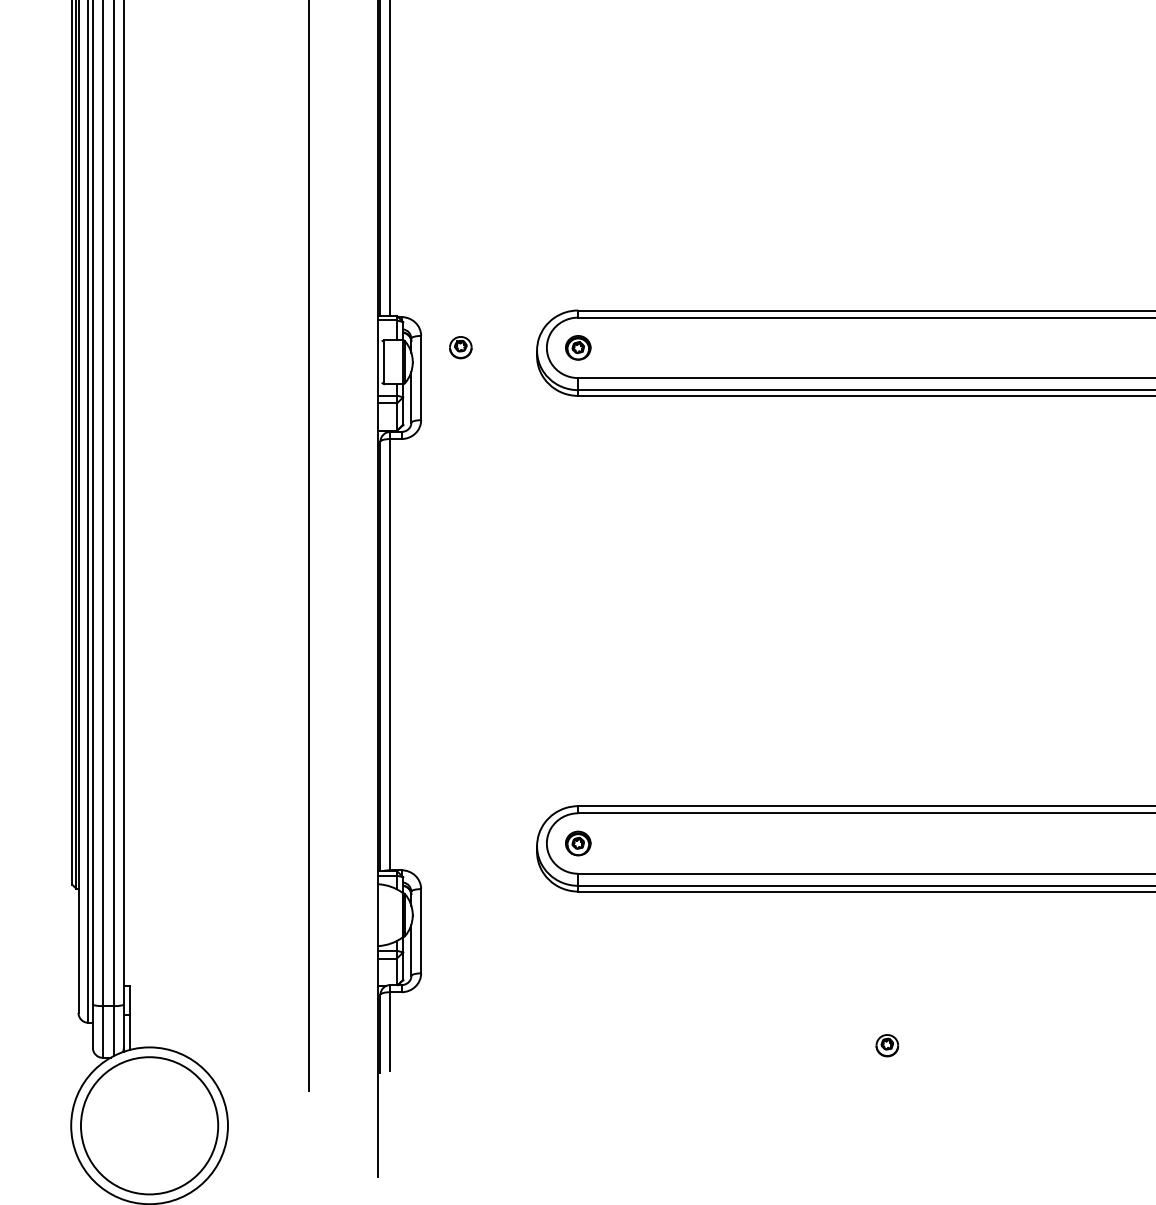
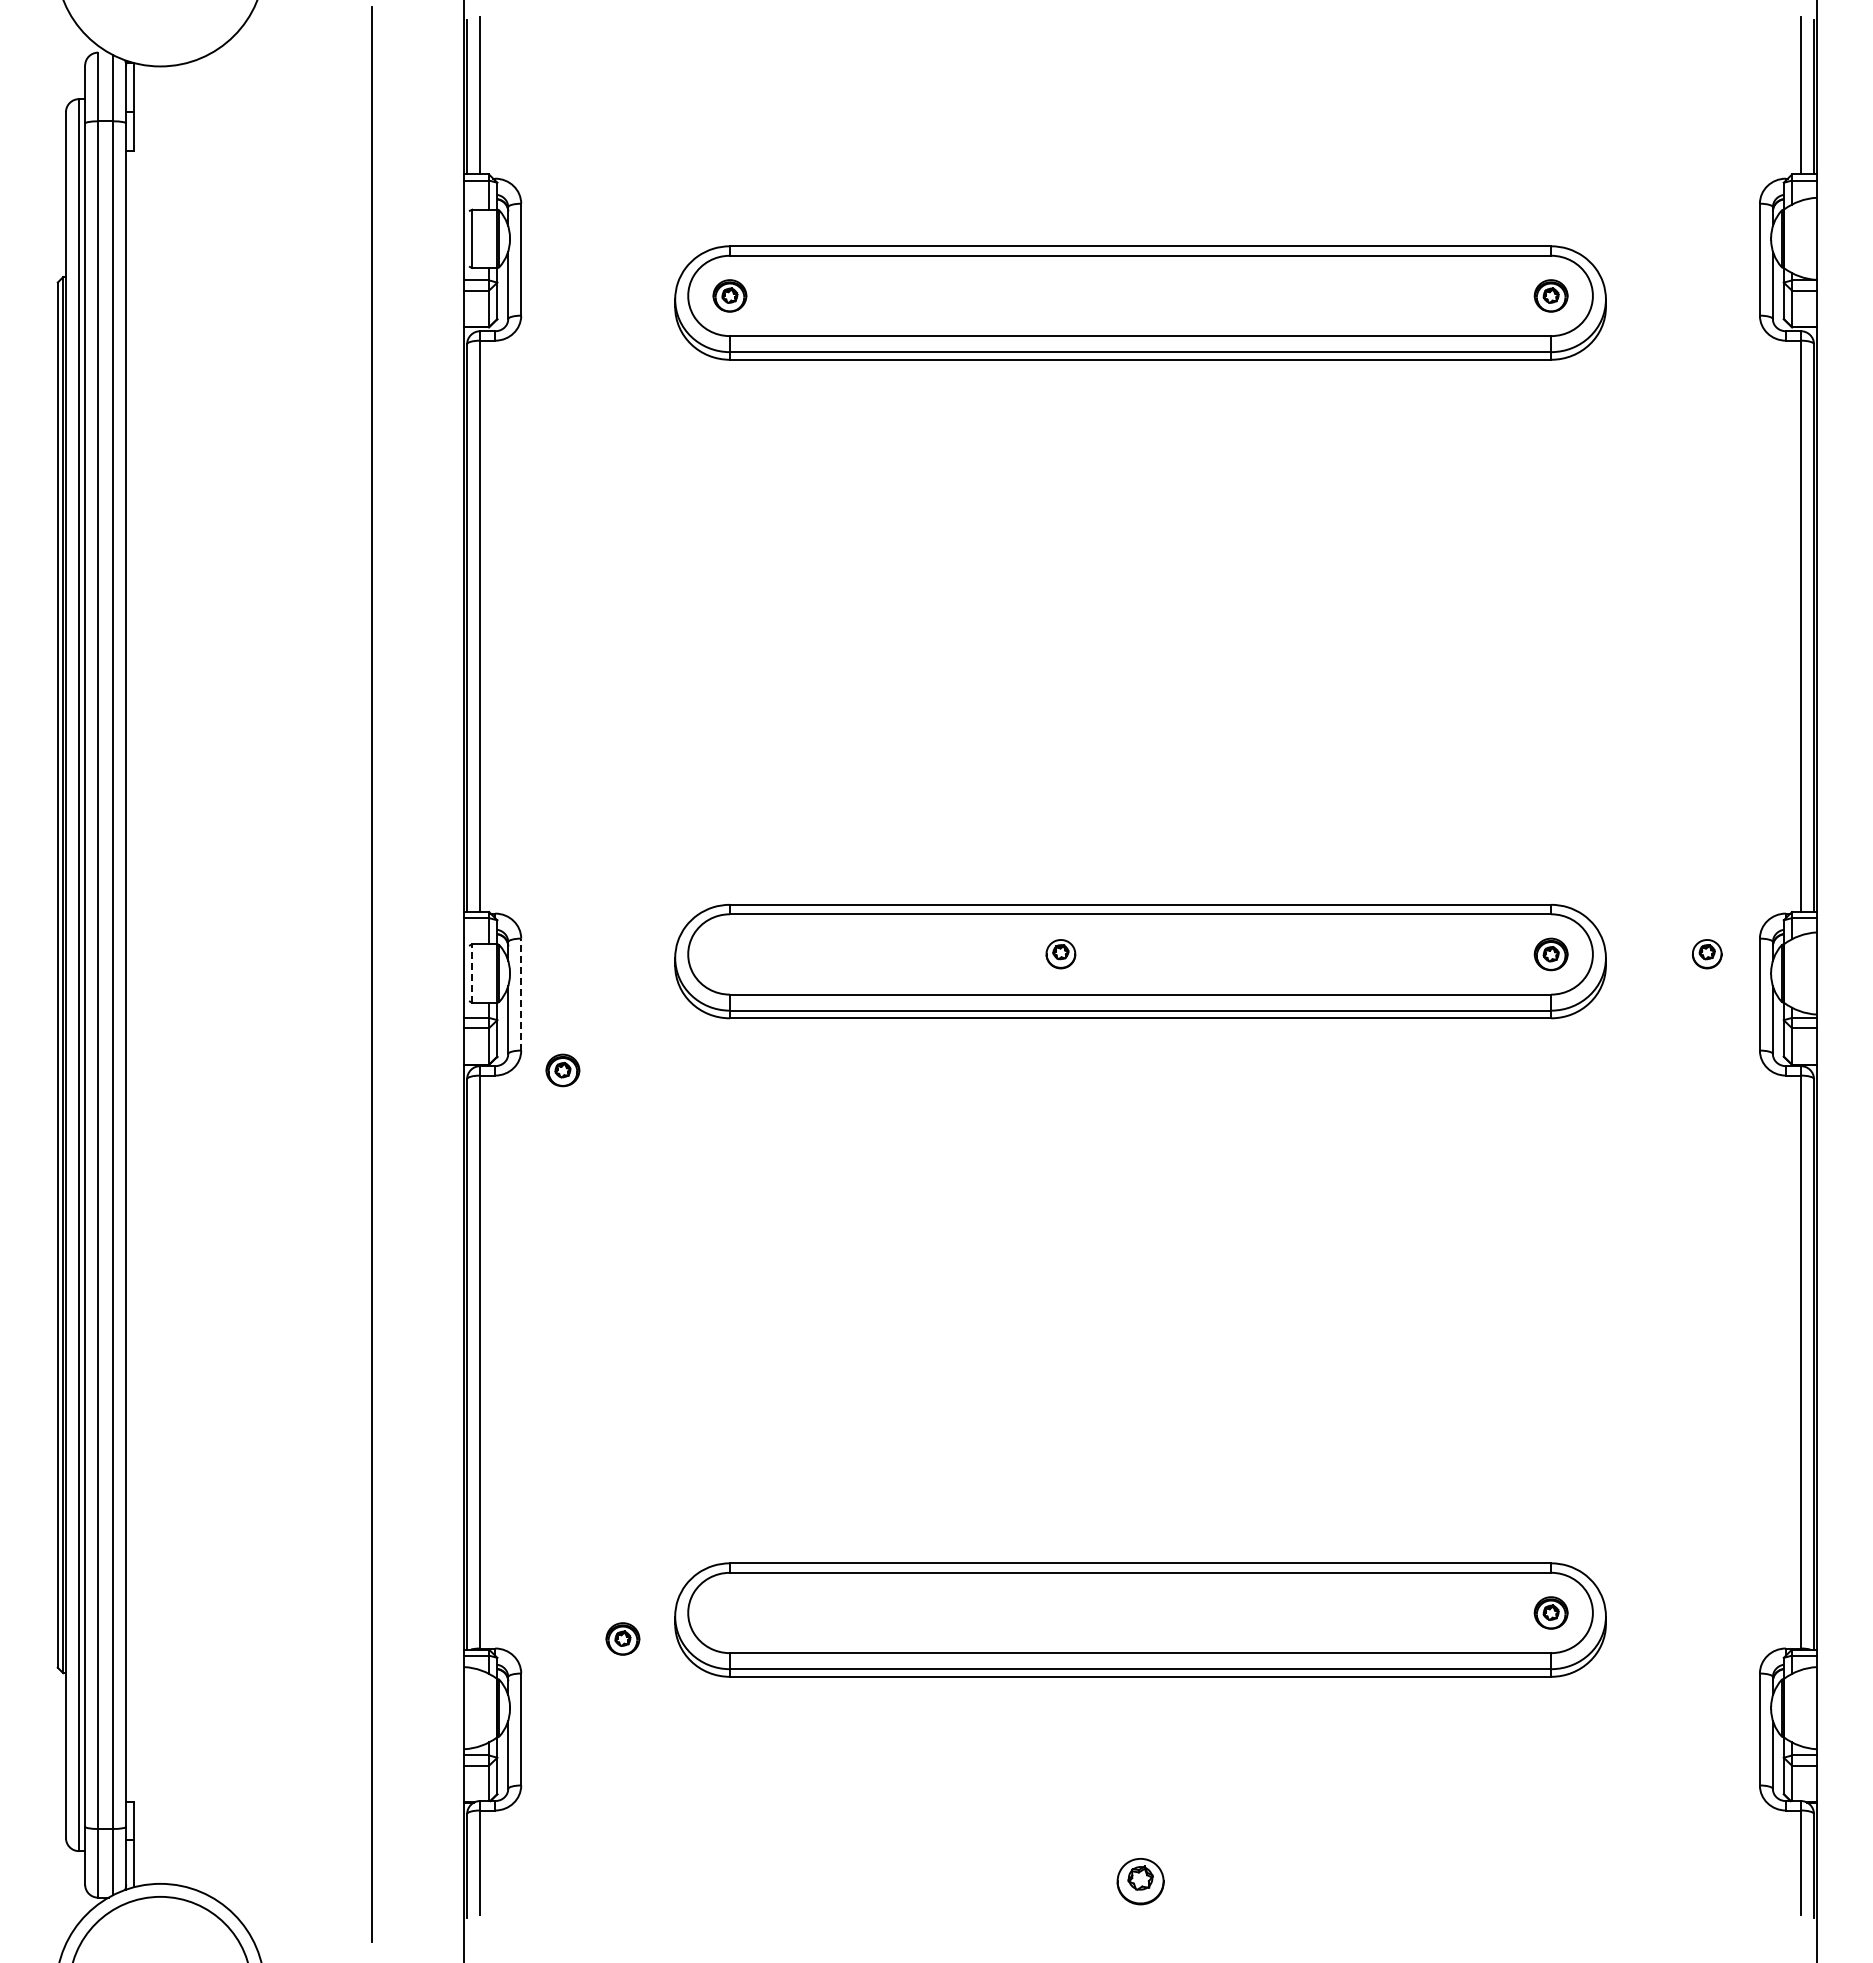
part: (460, 347) -> (1060, 954), moved
part: (577, 347) -> (562, 1070), moved
line: (384, 362) -> (472, 973), solid -> dashed
line: (421, 377) -> (521, 994), solid -> dashed
part: (577, 843) -> (622, 1638), moved
part: (887, 1045) -> (1140, 1881), size x1.6

